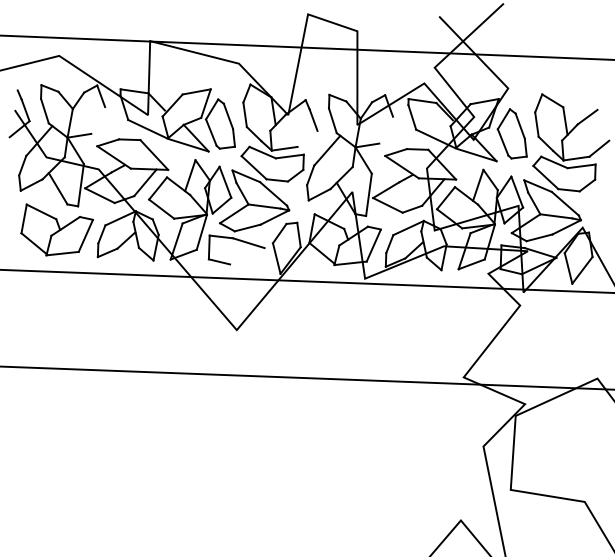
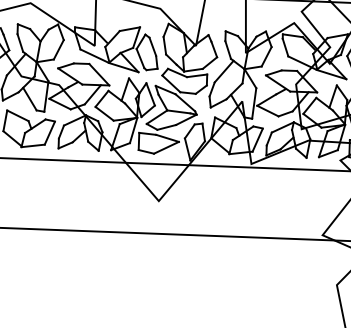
line: (98, 120) -> (59, 49), added
line: (386, 129) -> (266, 56), added
line: (307, 138) -> (209, 62), added
line: (247, 256) -> (166, 147), added

